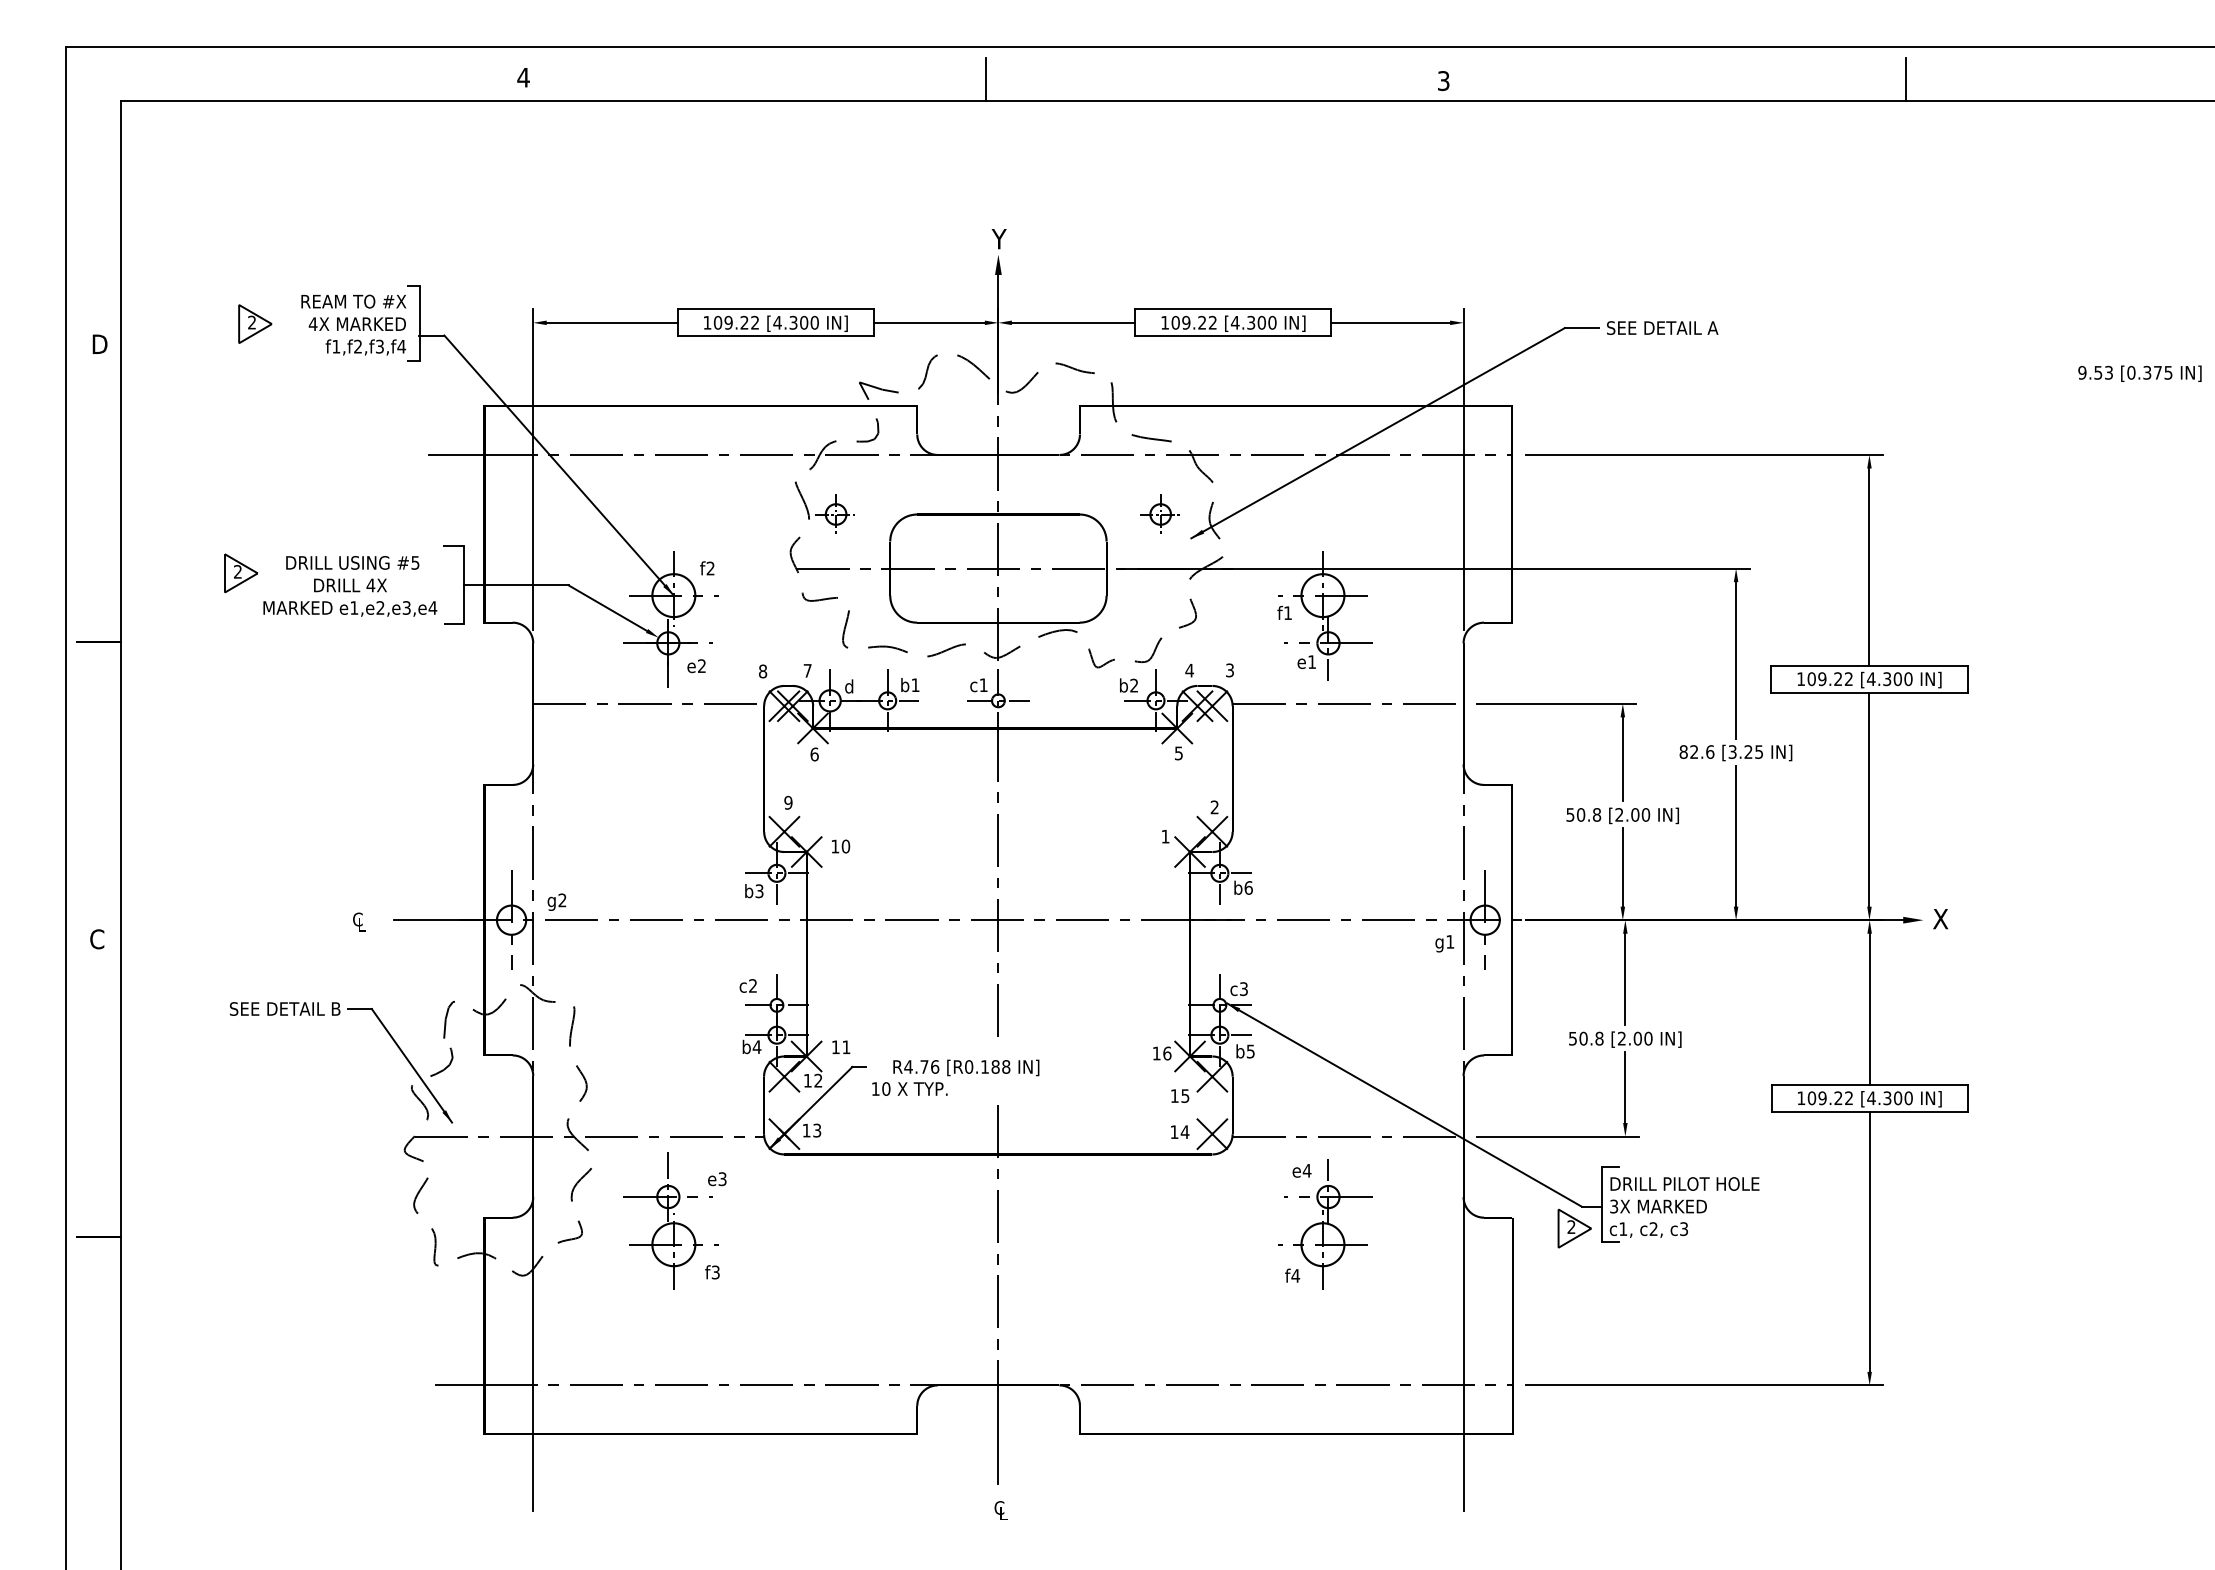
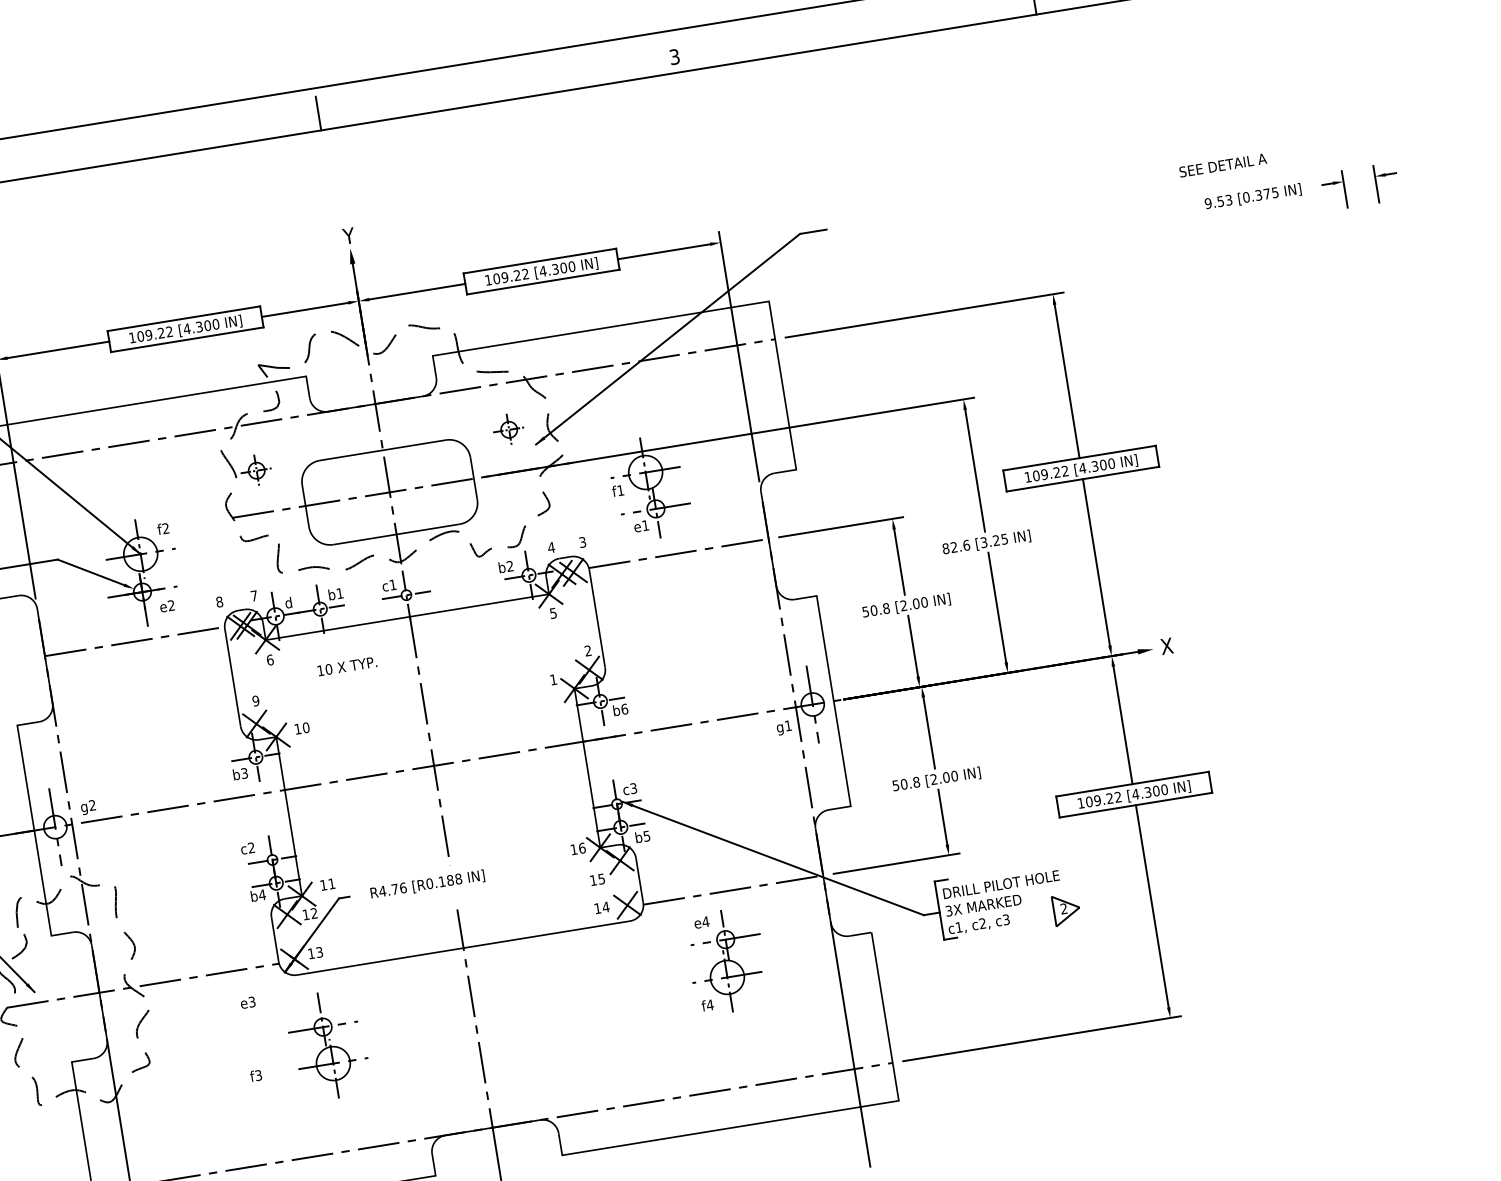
text: (1662, 327) -> (1222, 164), moved
text: (909, 1088) -> (346, 666), moved
part: (670, 1220) -> (327, 1045), moved
part: (1574, 1228) -> (1066, 909), moved

